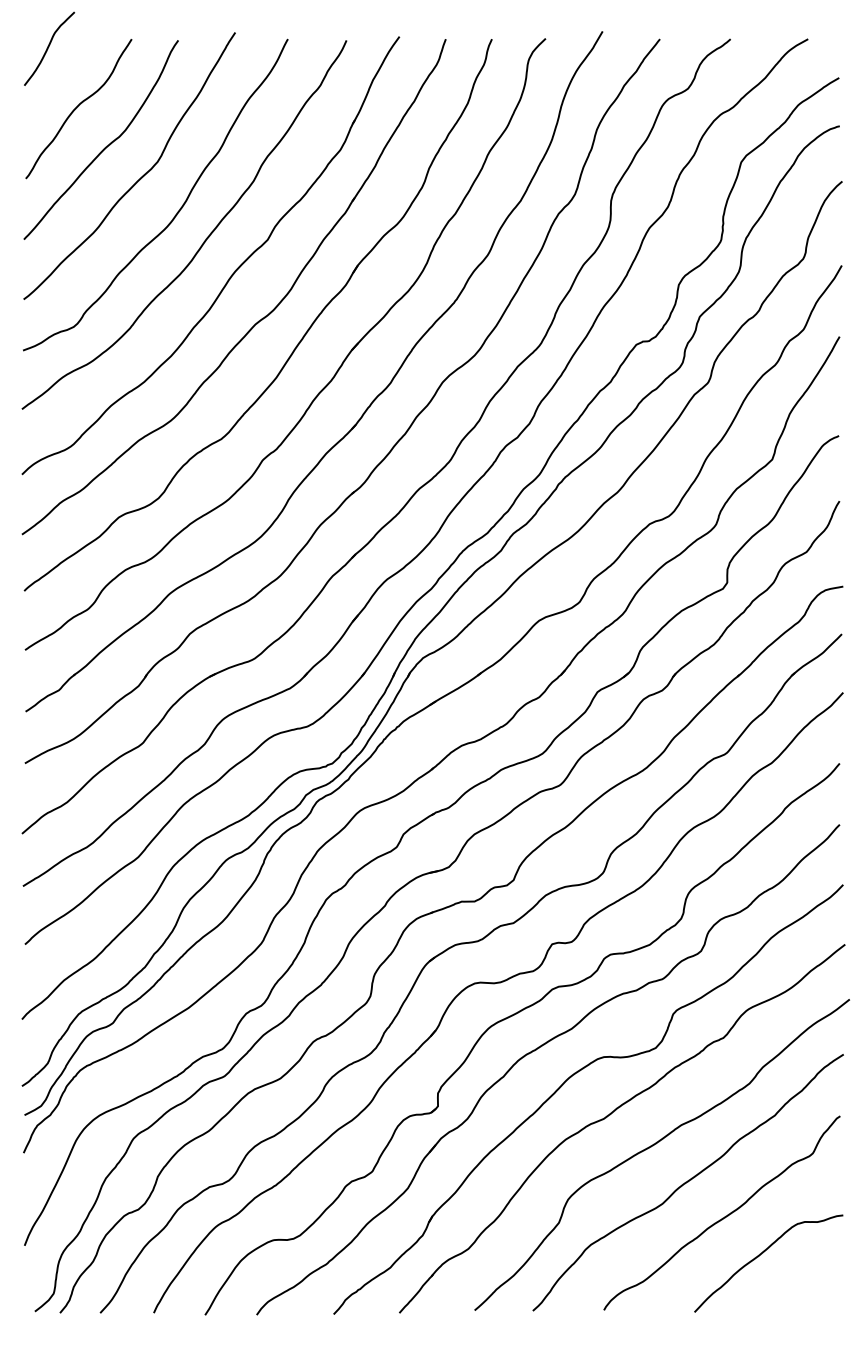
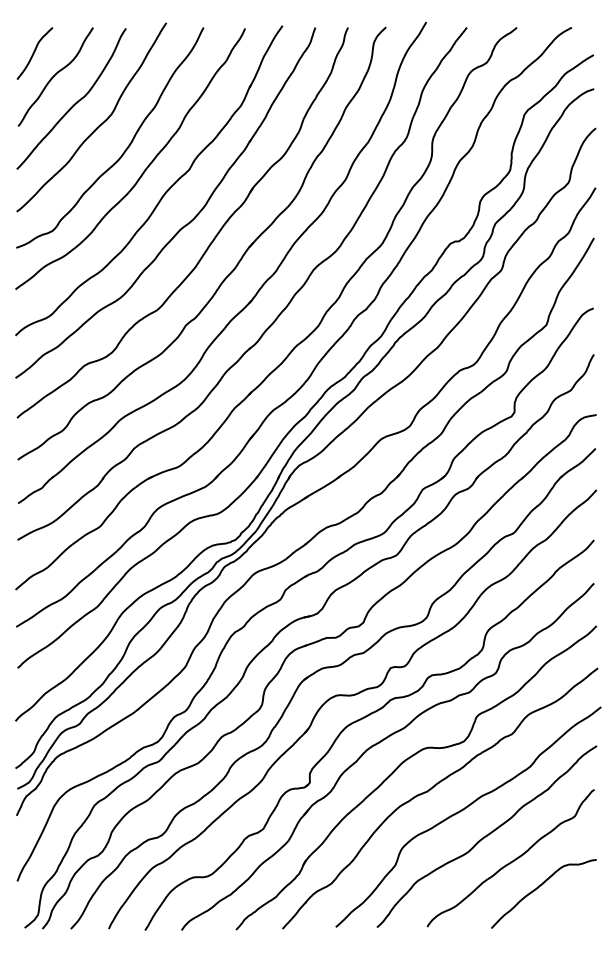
curve: (49, 47) -> (34, 52), moved

